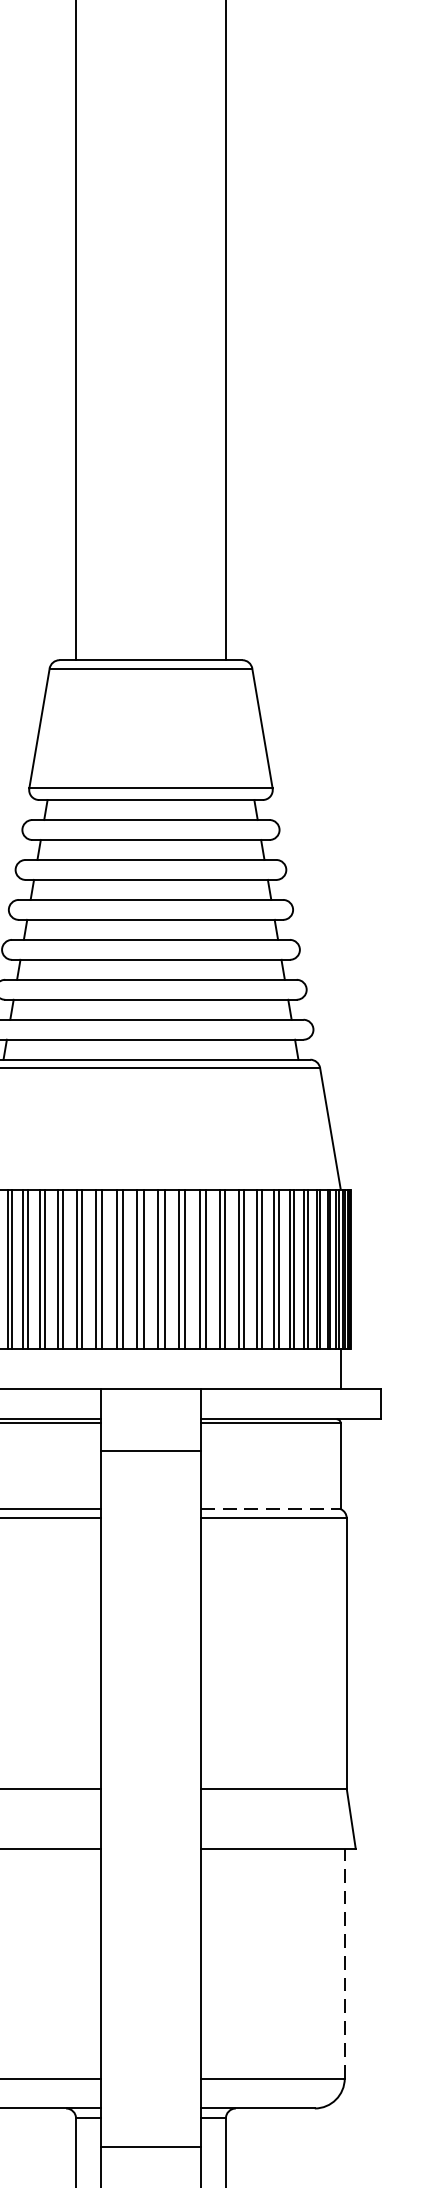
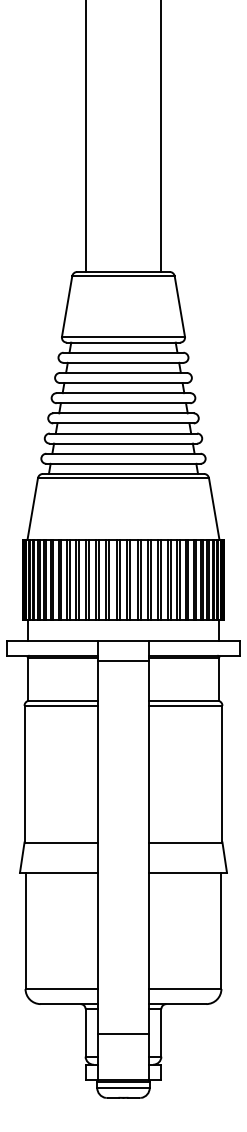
line: (150, 1450) -> (123, 660), moved
line: (271, 1509) -> (184, 701), dashed -> solid
line: (344, 1962) -> (221, 930), dashed -> solid
line: (150, 2146) -> (123, 1034), moved

